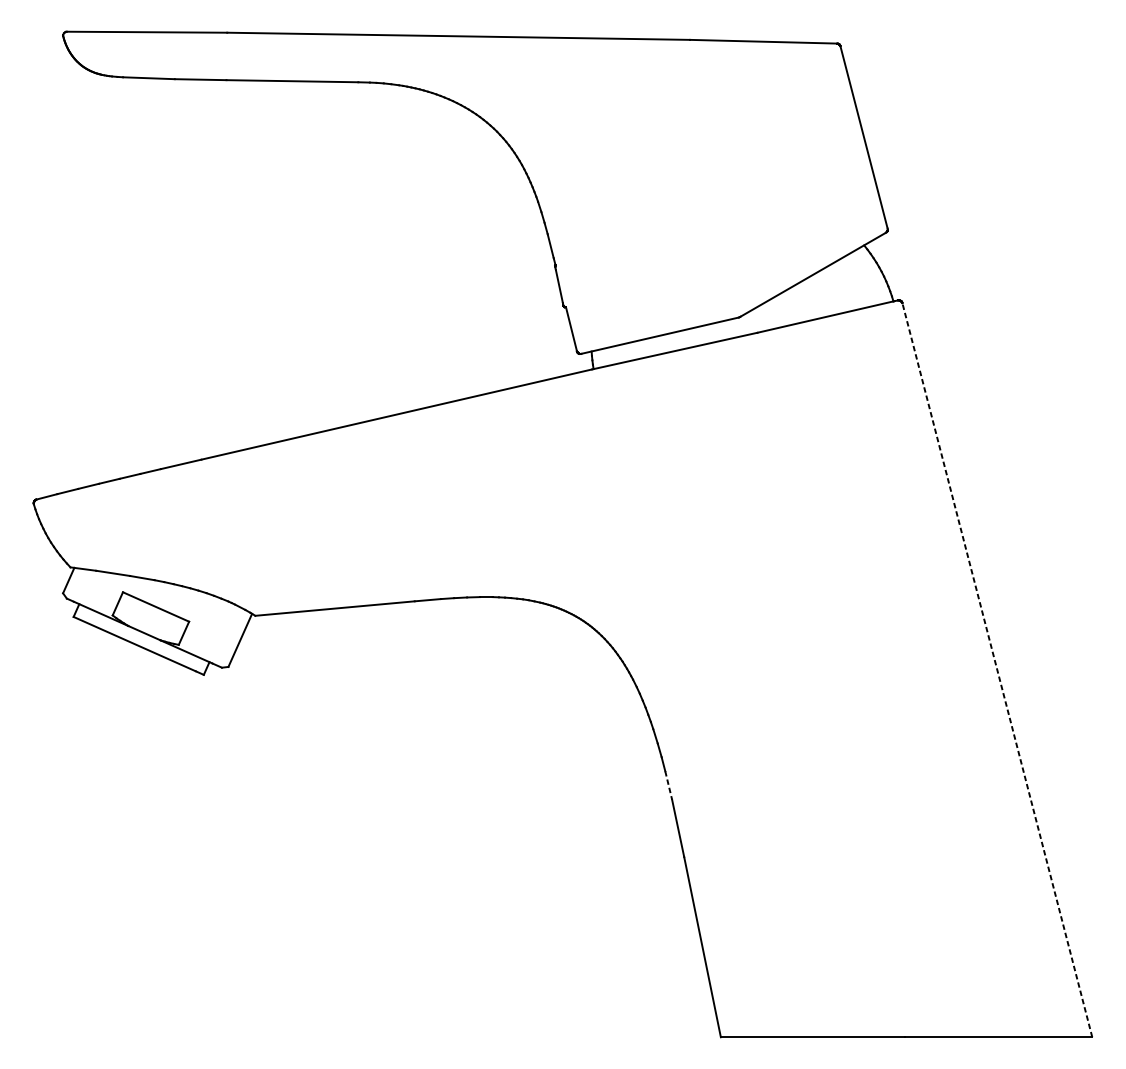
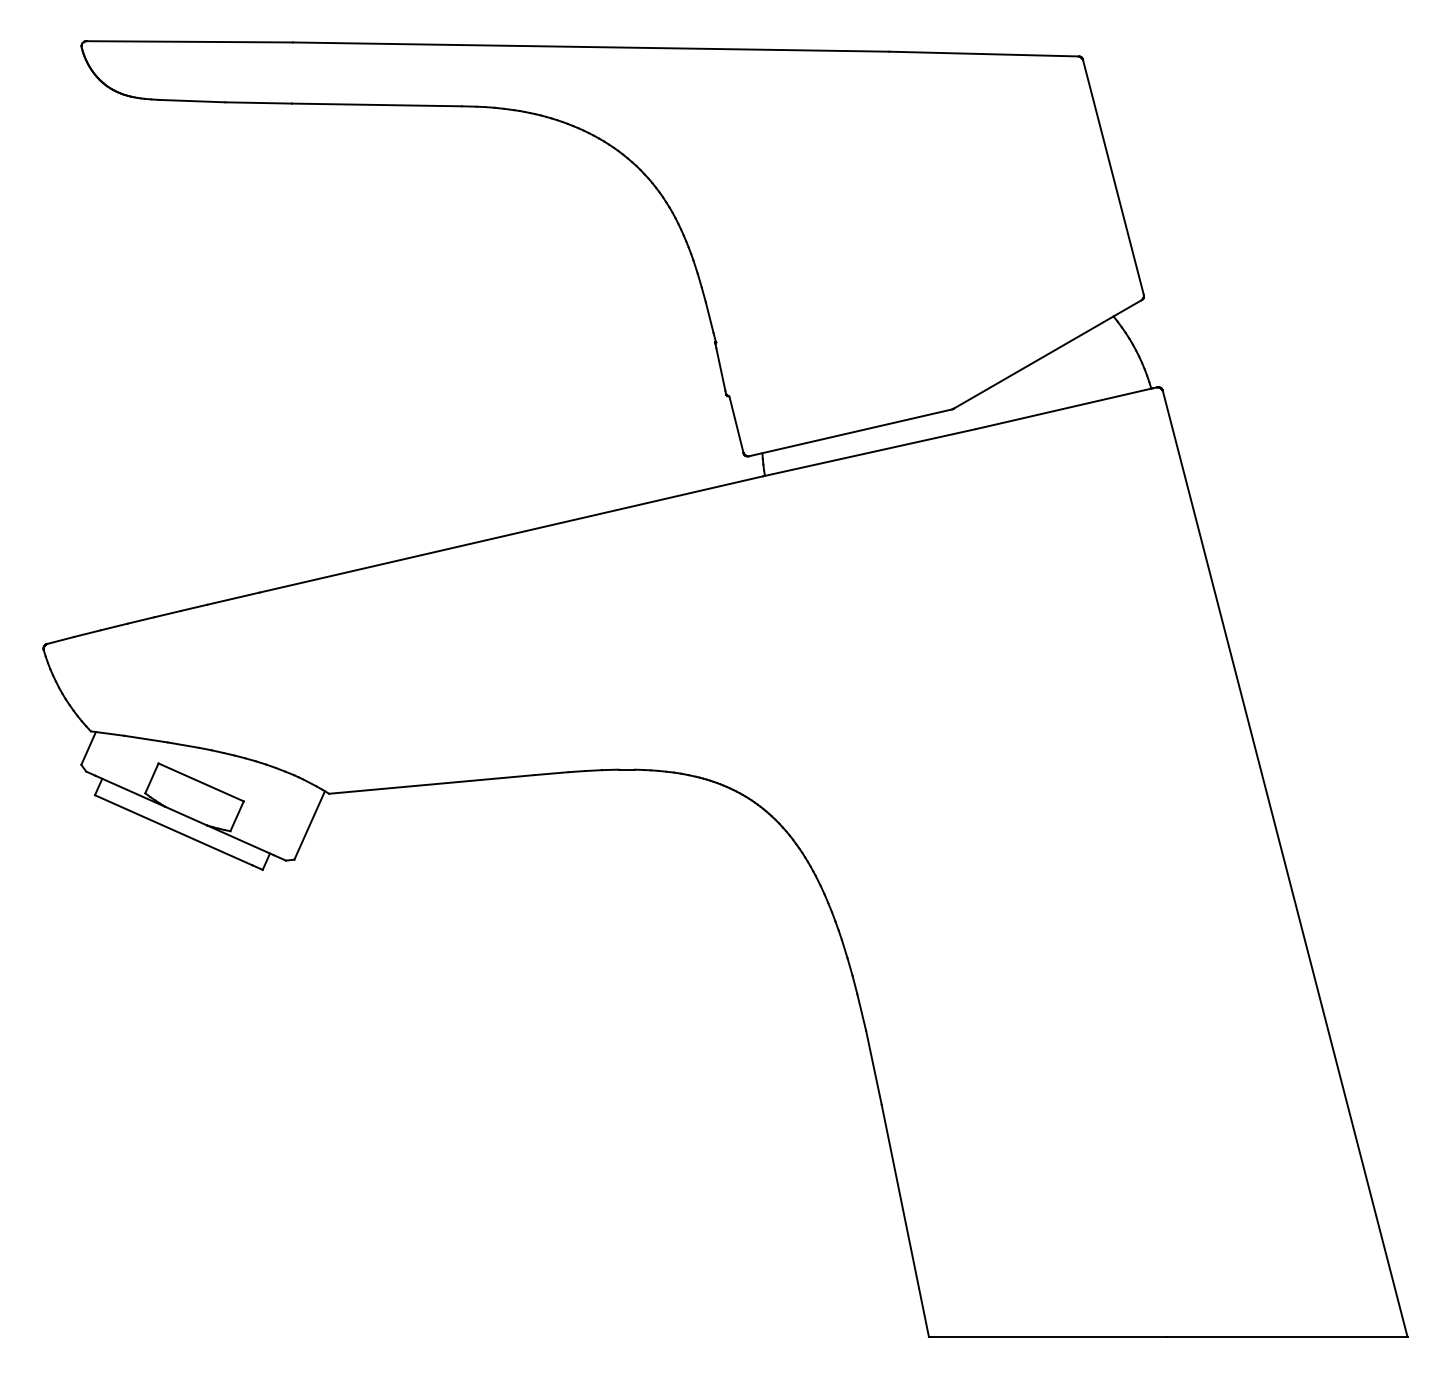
line: (997, 669) -> (1285, 863), dashed -> solid
line: (668, 785) -> (861, 1012), dashed -> solid

